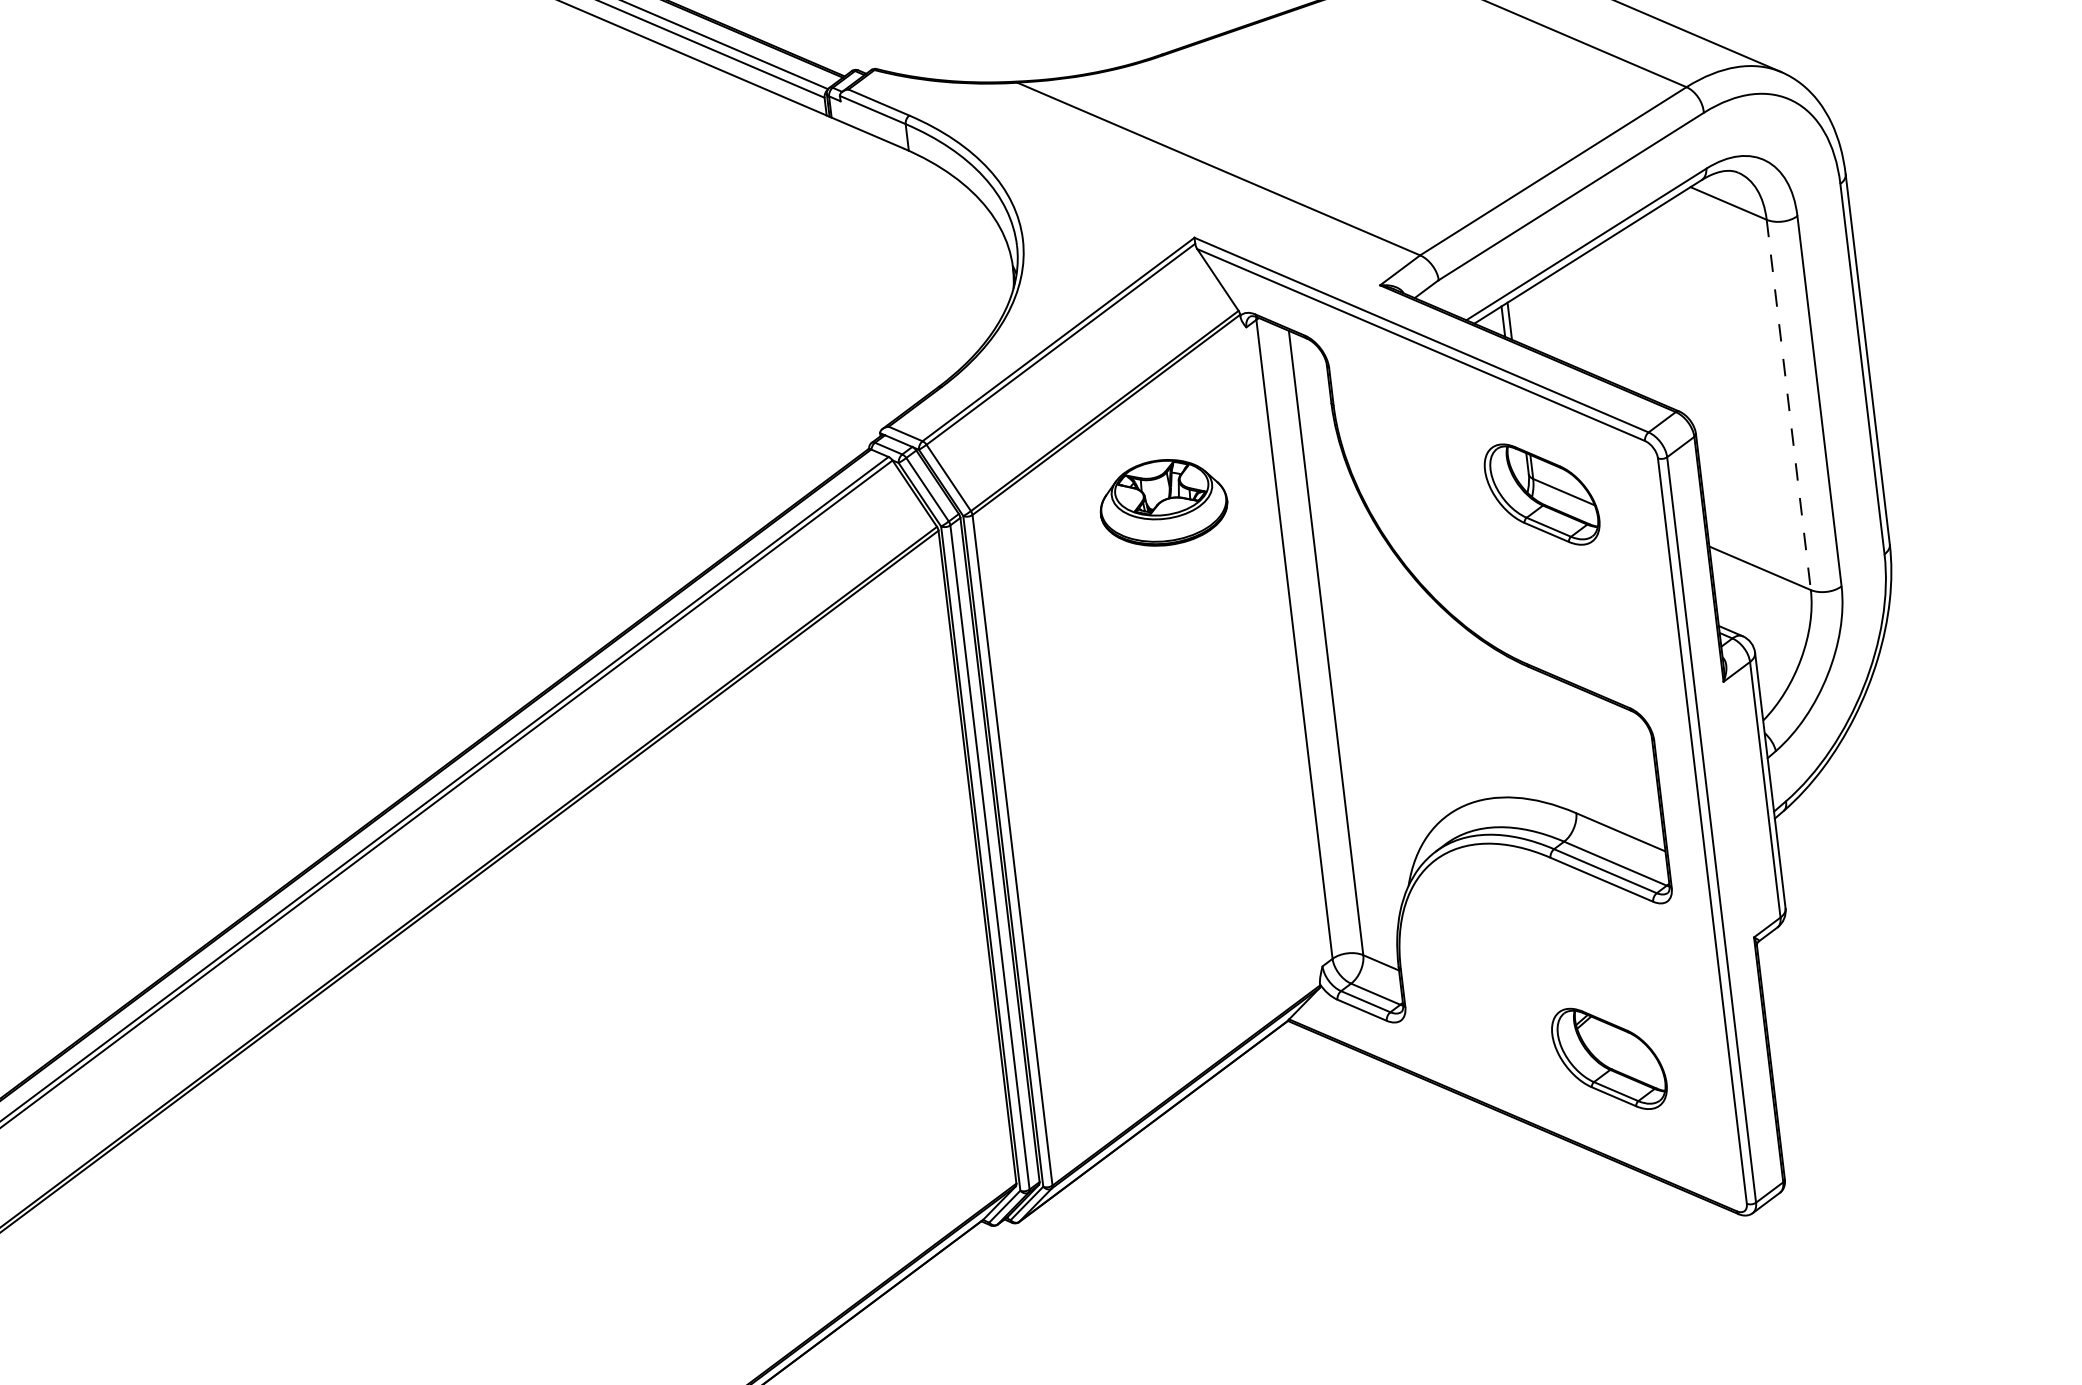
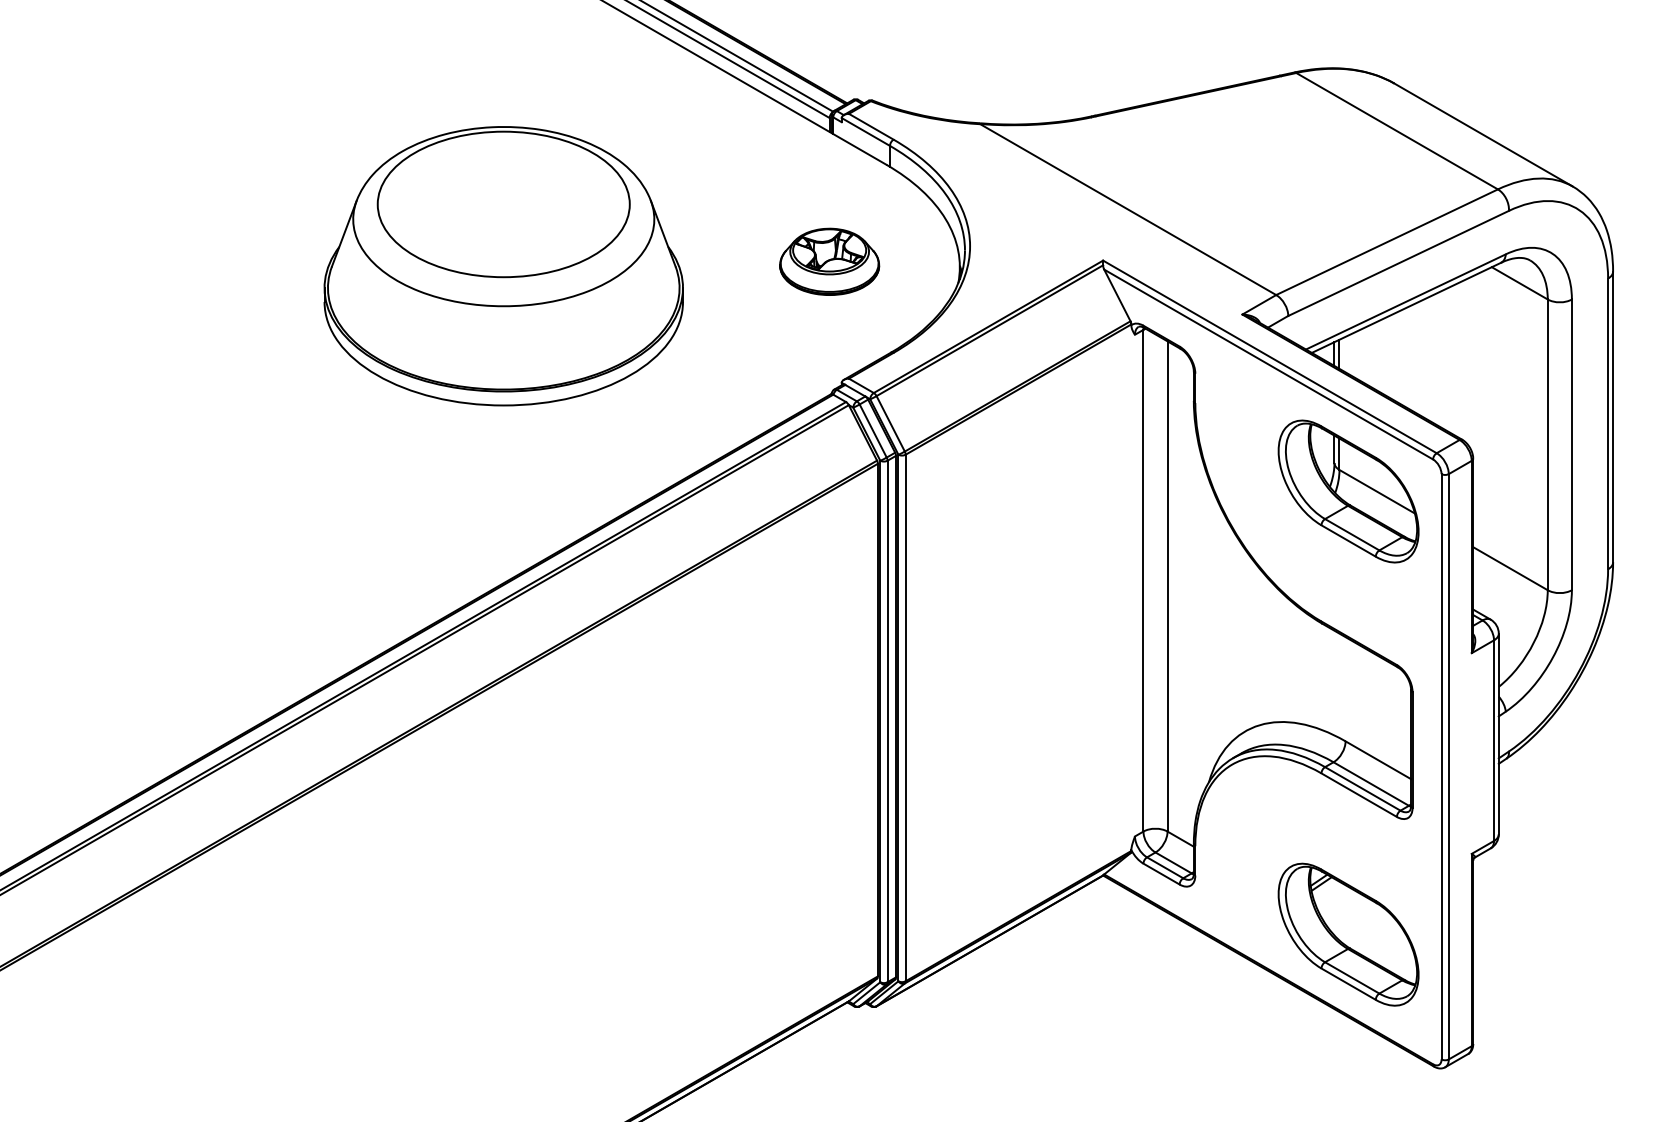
part: (431, 336) -> (503, 266), added
line: (1788, 405) -> (1547, 445), dashed -> solid
part: (1542, 494) -> (1348, 491), size x1.67
part: (1163, 502) -> (829, 261), moved
part: (1609, 1058) -> (1348, 934), size x1.67

